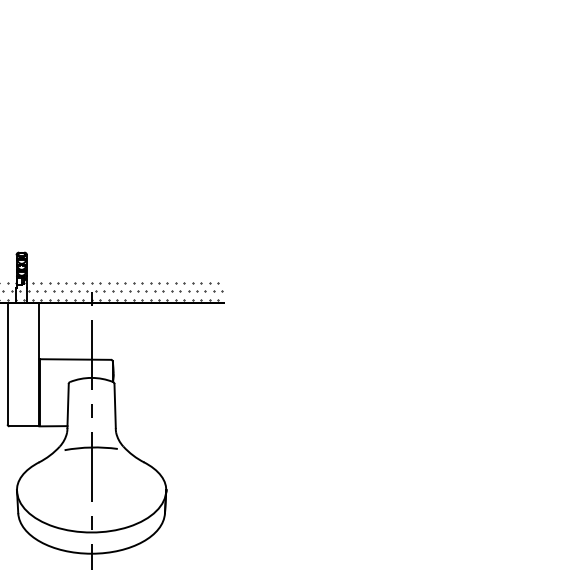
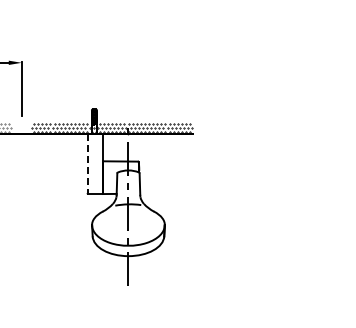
line: (7, 365) -> (87, 164), solid -> dashed

